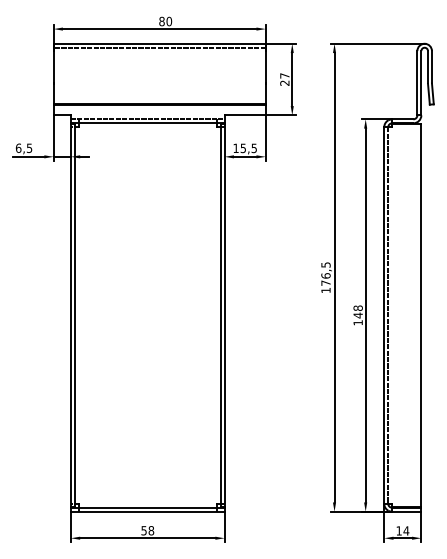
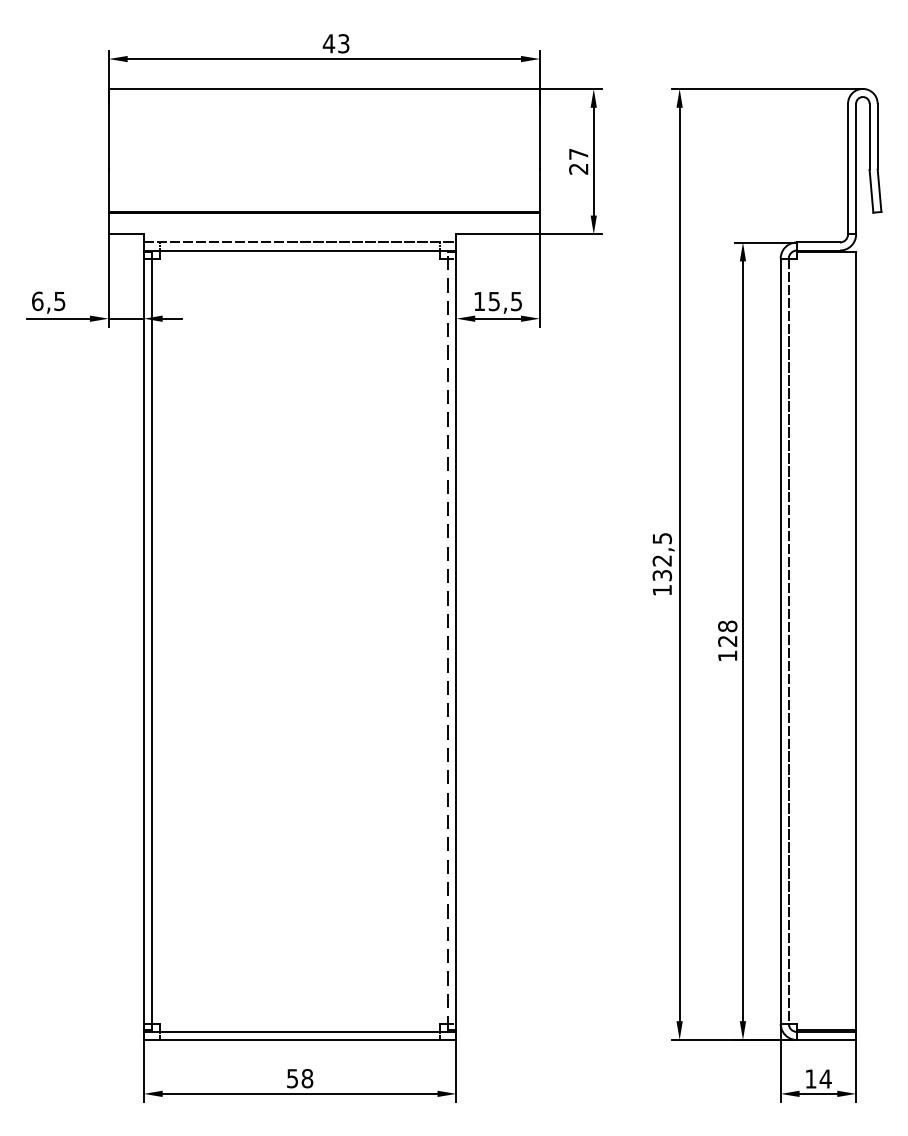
text: (165, 21) -> (336, 43), 80 -> 43
line: (159, 47) -> (323, 96), removed
text: (325, 279) -> (661, 568), 176,5 -> 132,5
line: (220, 315) -> (447, 641), solid -> dashed
text: (357, 315) -> (726, 641), 148 -> 128

